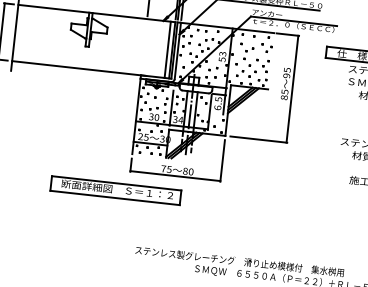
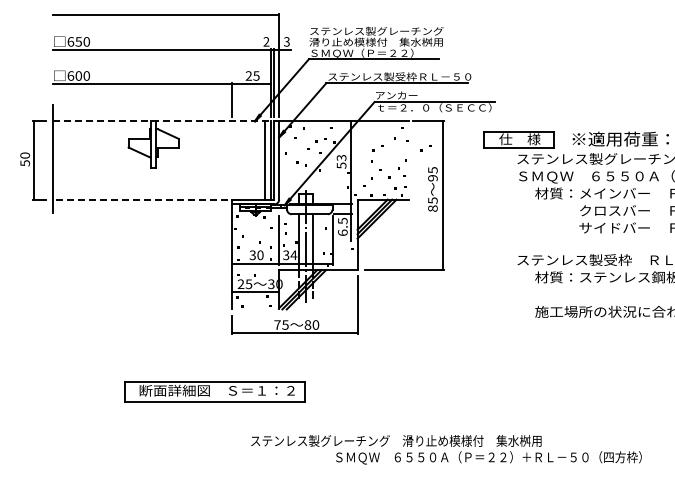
line: (97, 13) -> (162, 121), solid -> dashed
part: (283, 53) -> (425, 148), added
line: (78, 68) -> (145, 199), solid -> dashed
part: (115, 190) -> (214, 391), moved

